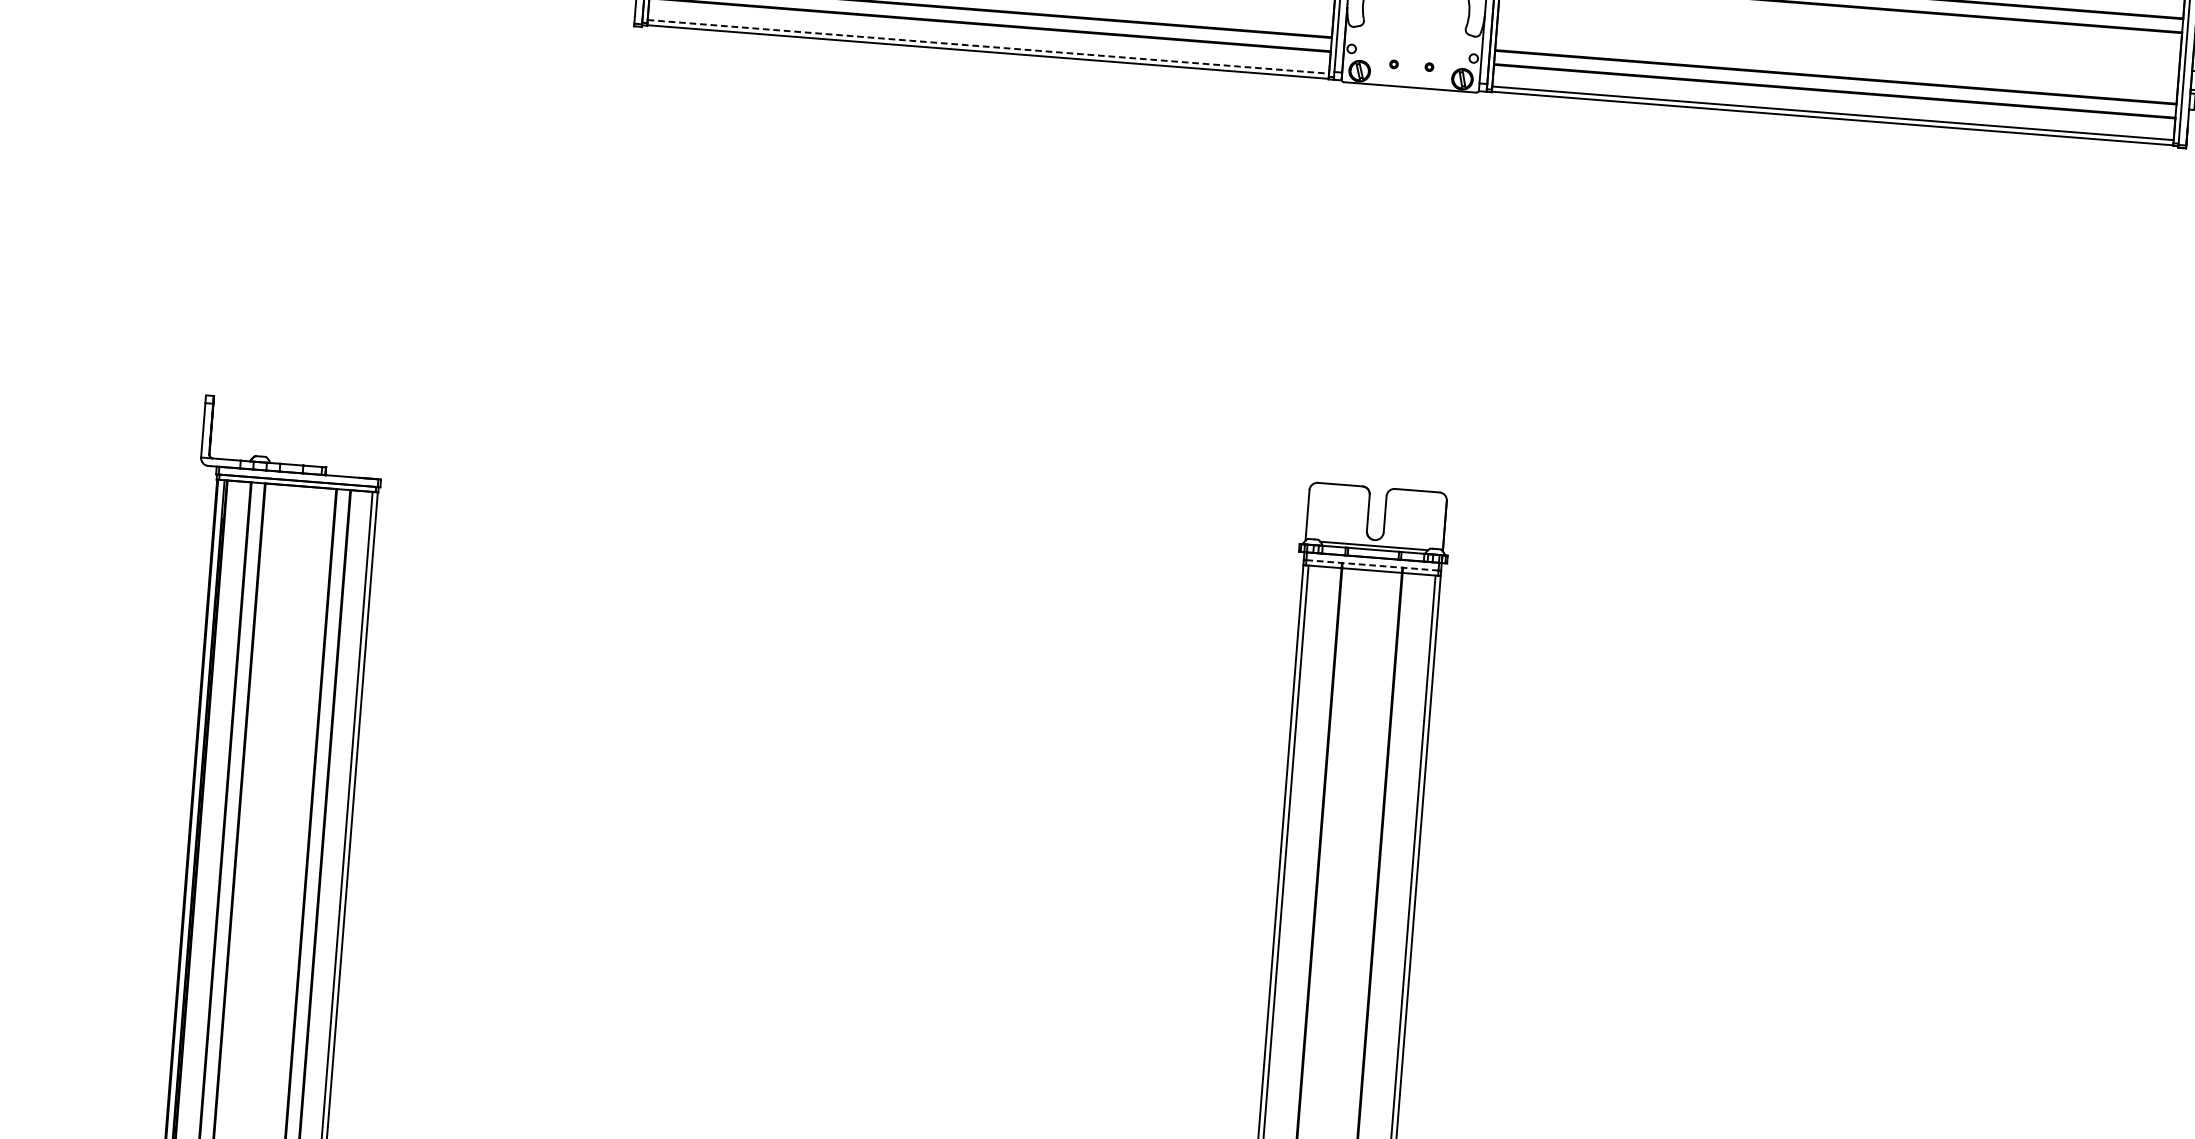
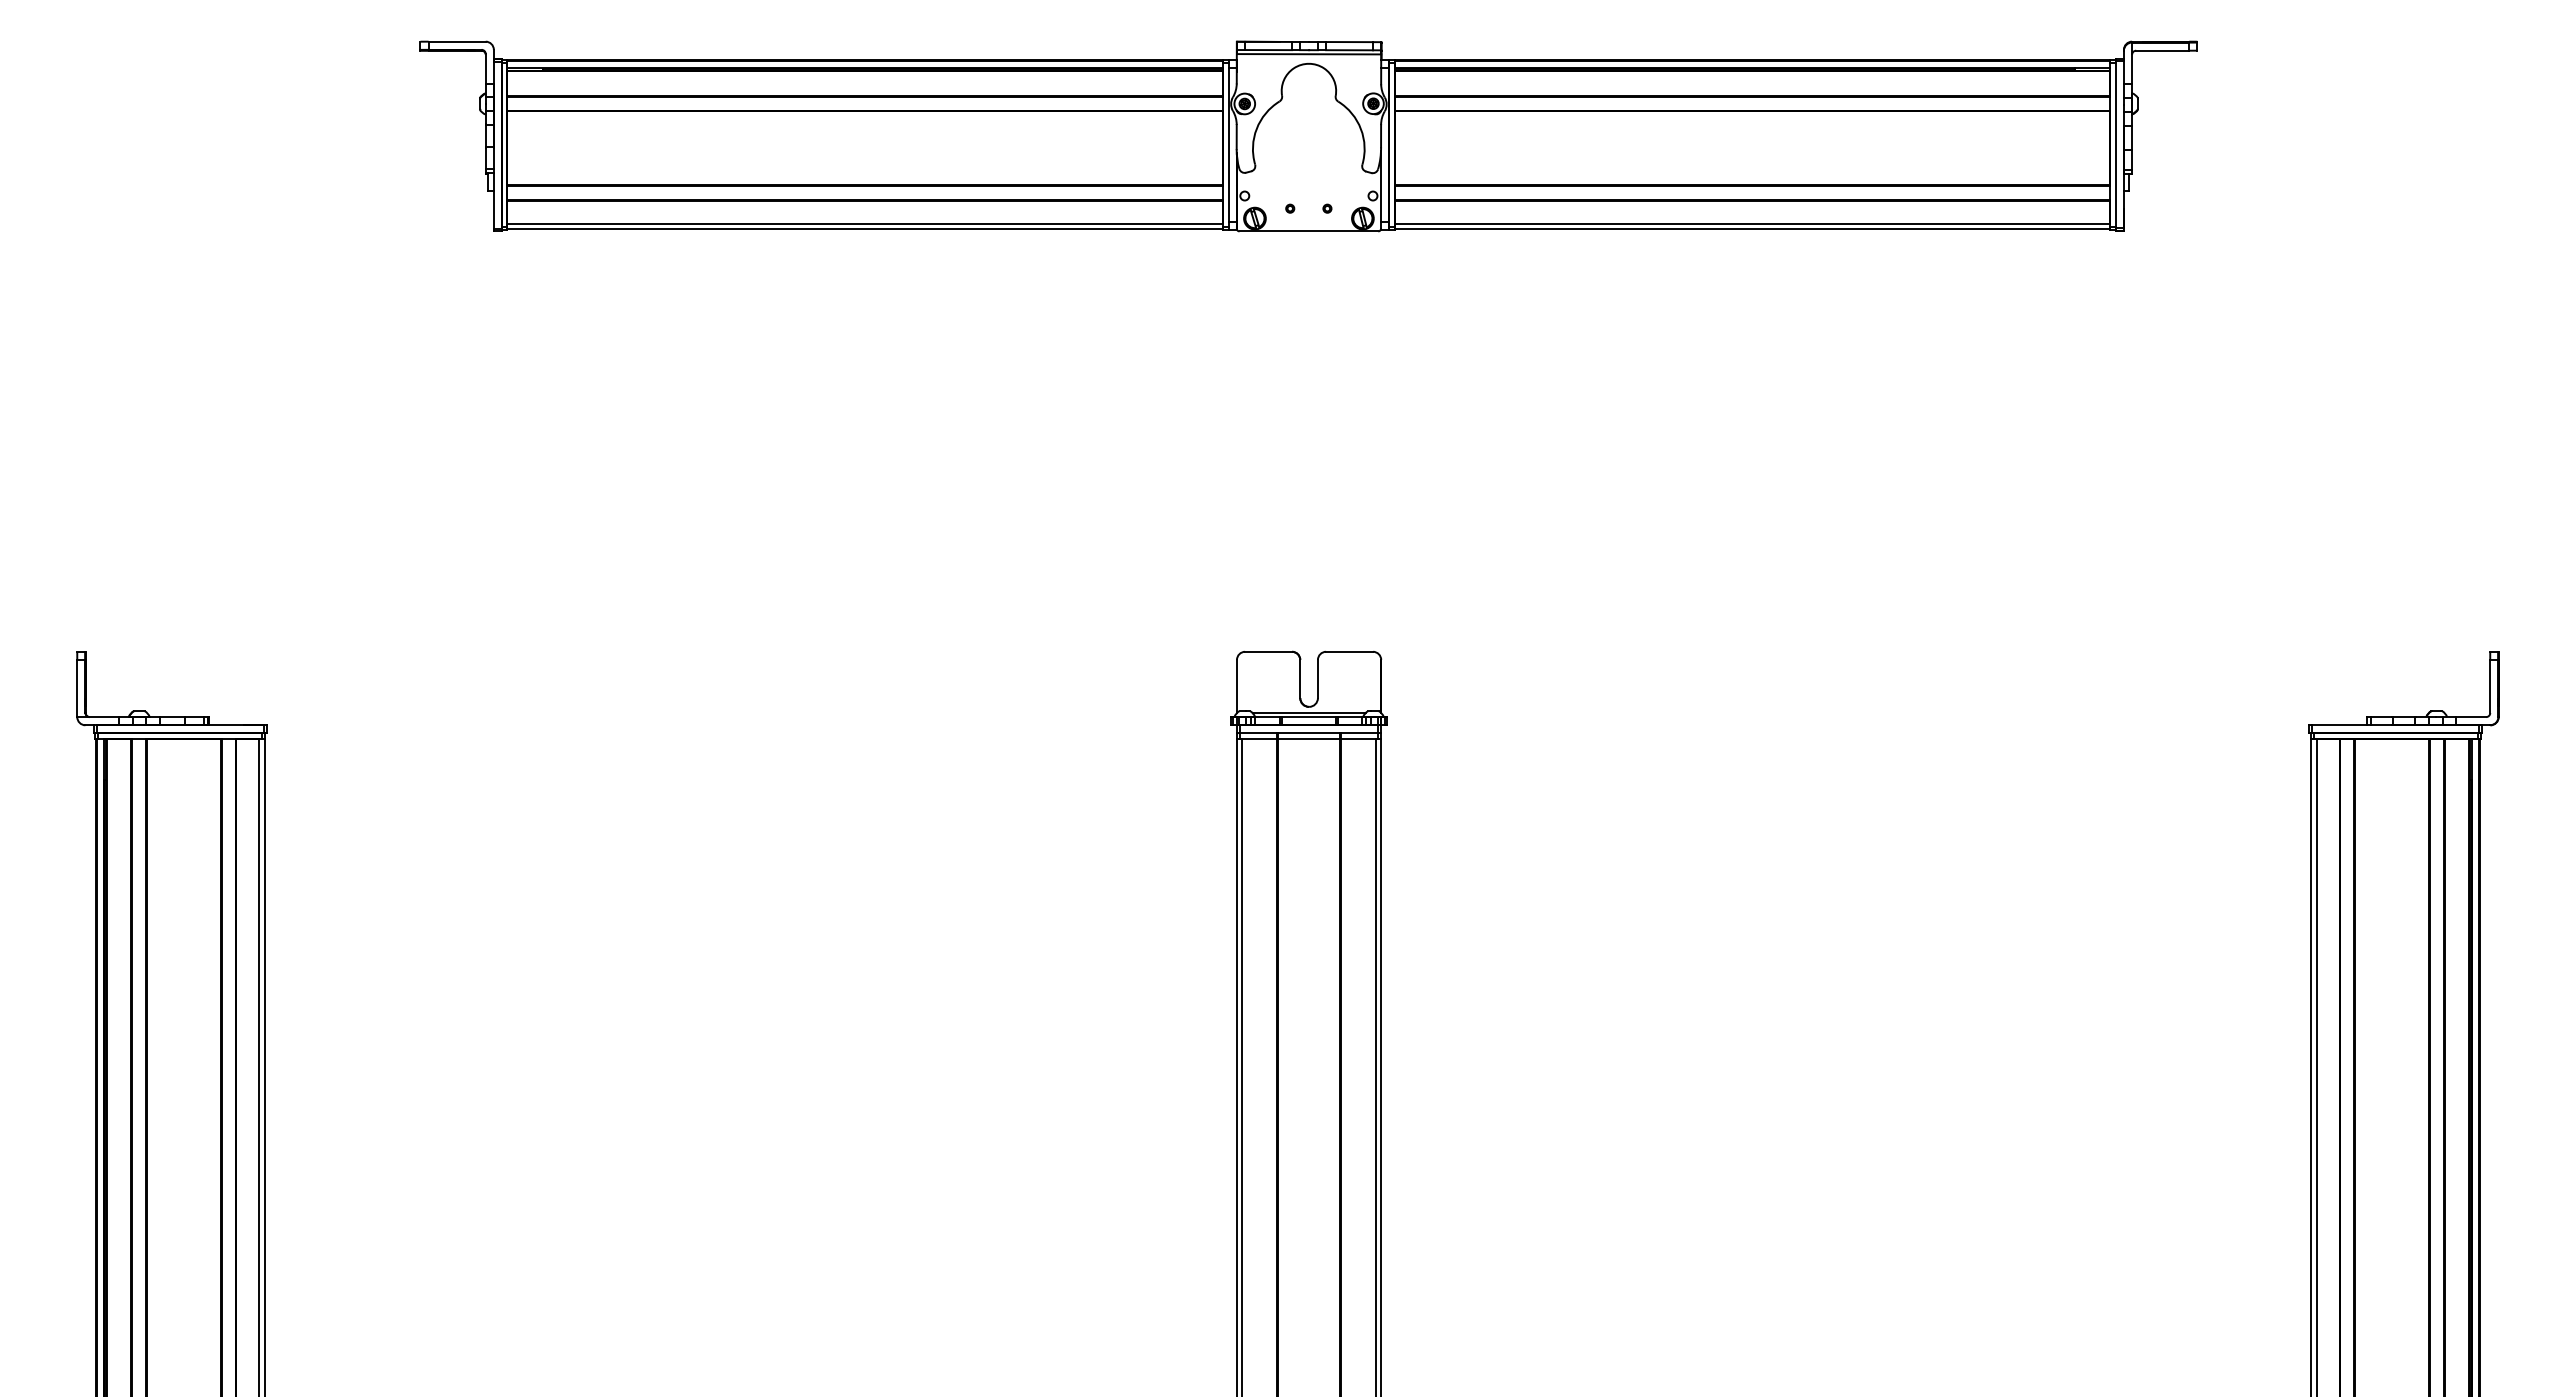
line: (988, 46) -> (865, 223), dashed -> solid
line: (1373, 565) -> (1309, 733), dashed -> solid

